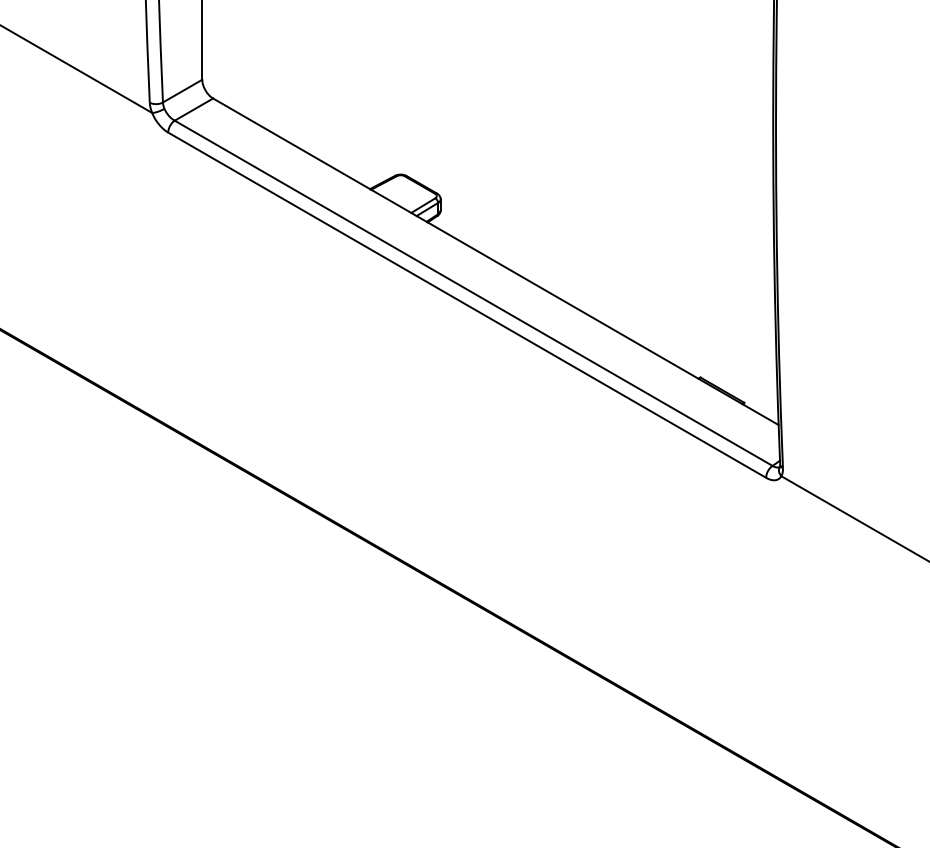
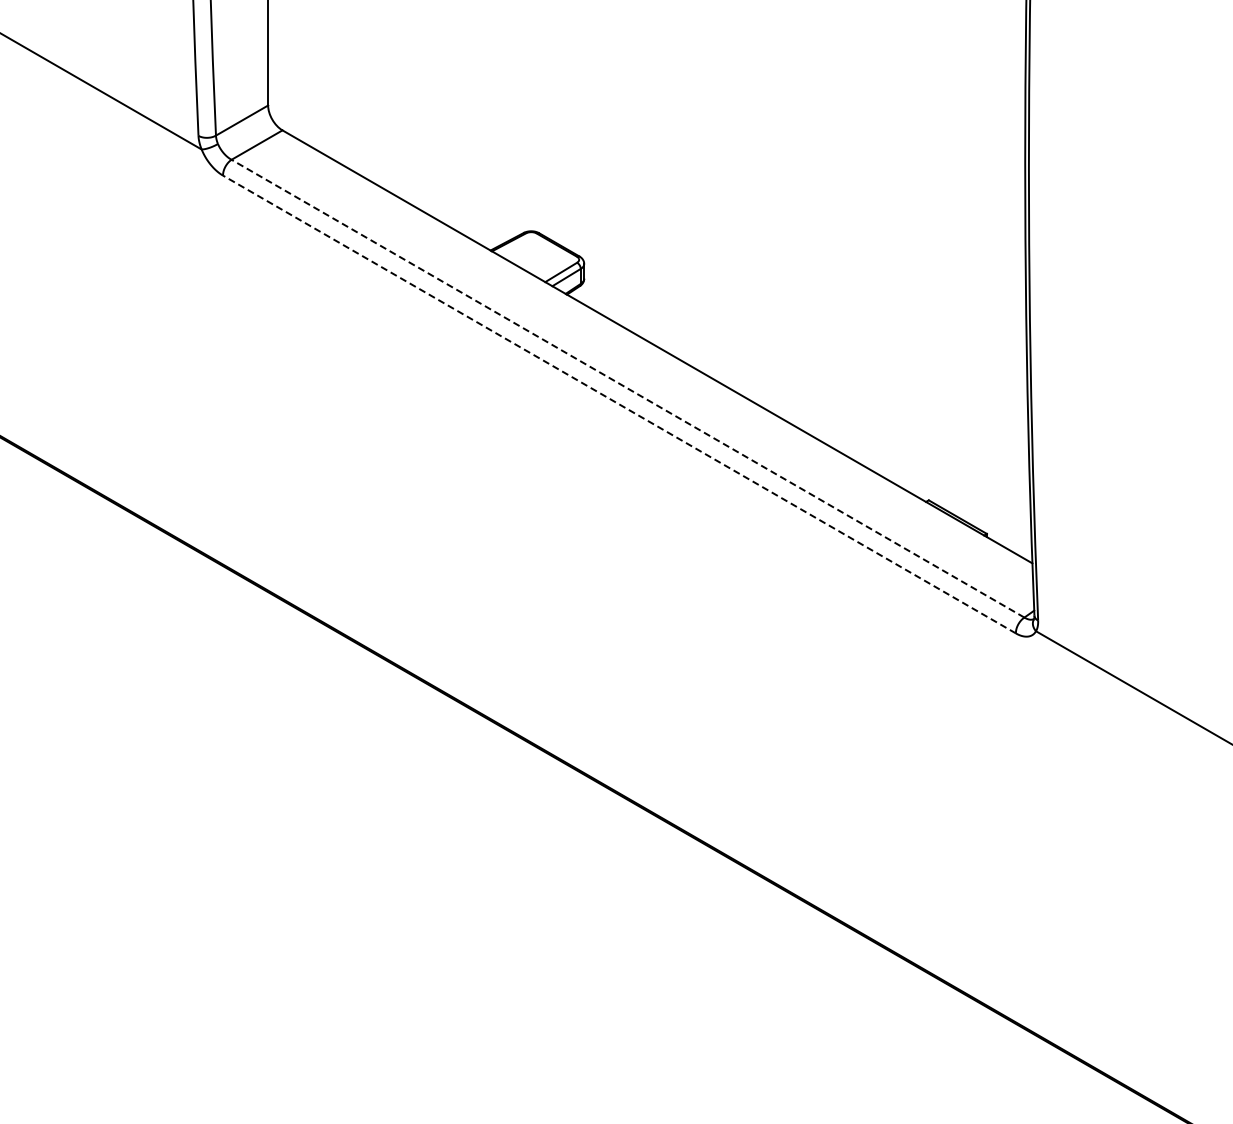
line: (474, 293) -> (628, 388), solid -> dashed
line: (467, 305) -> (619, 404), solid -> dashed

